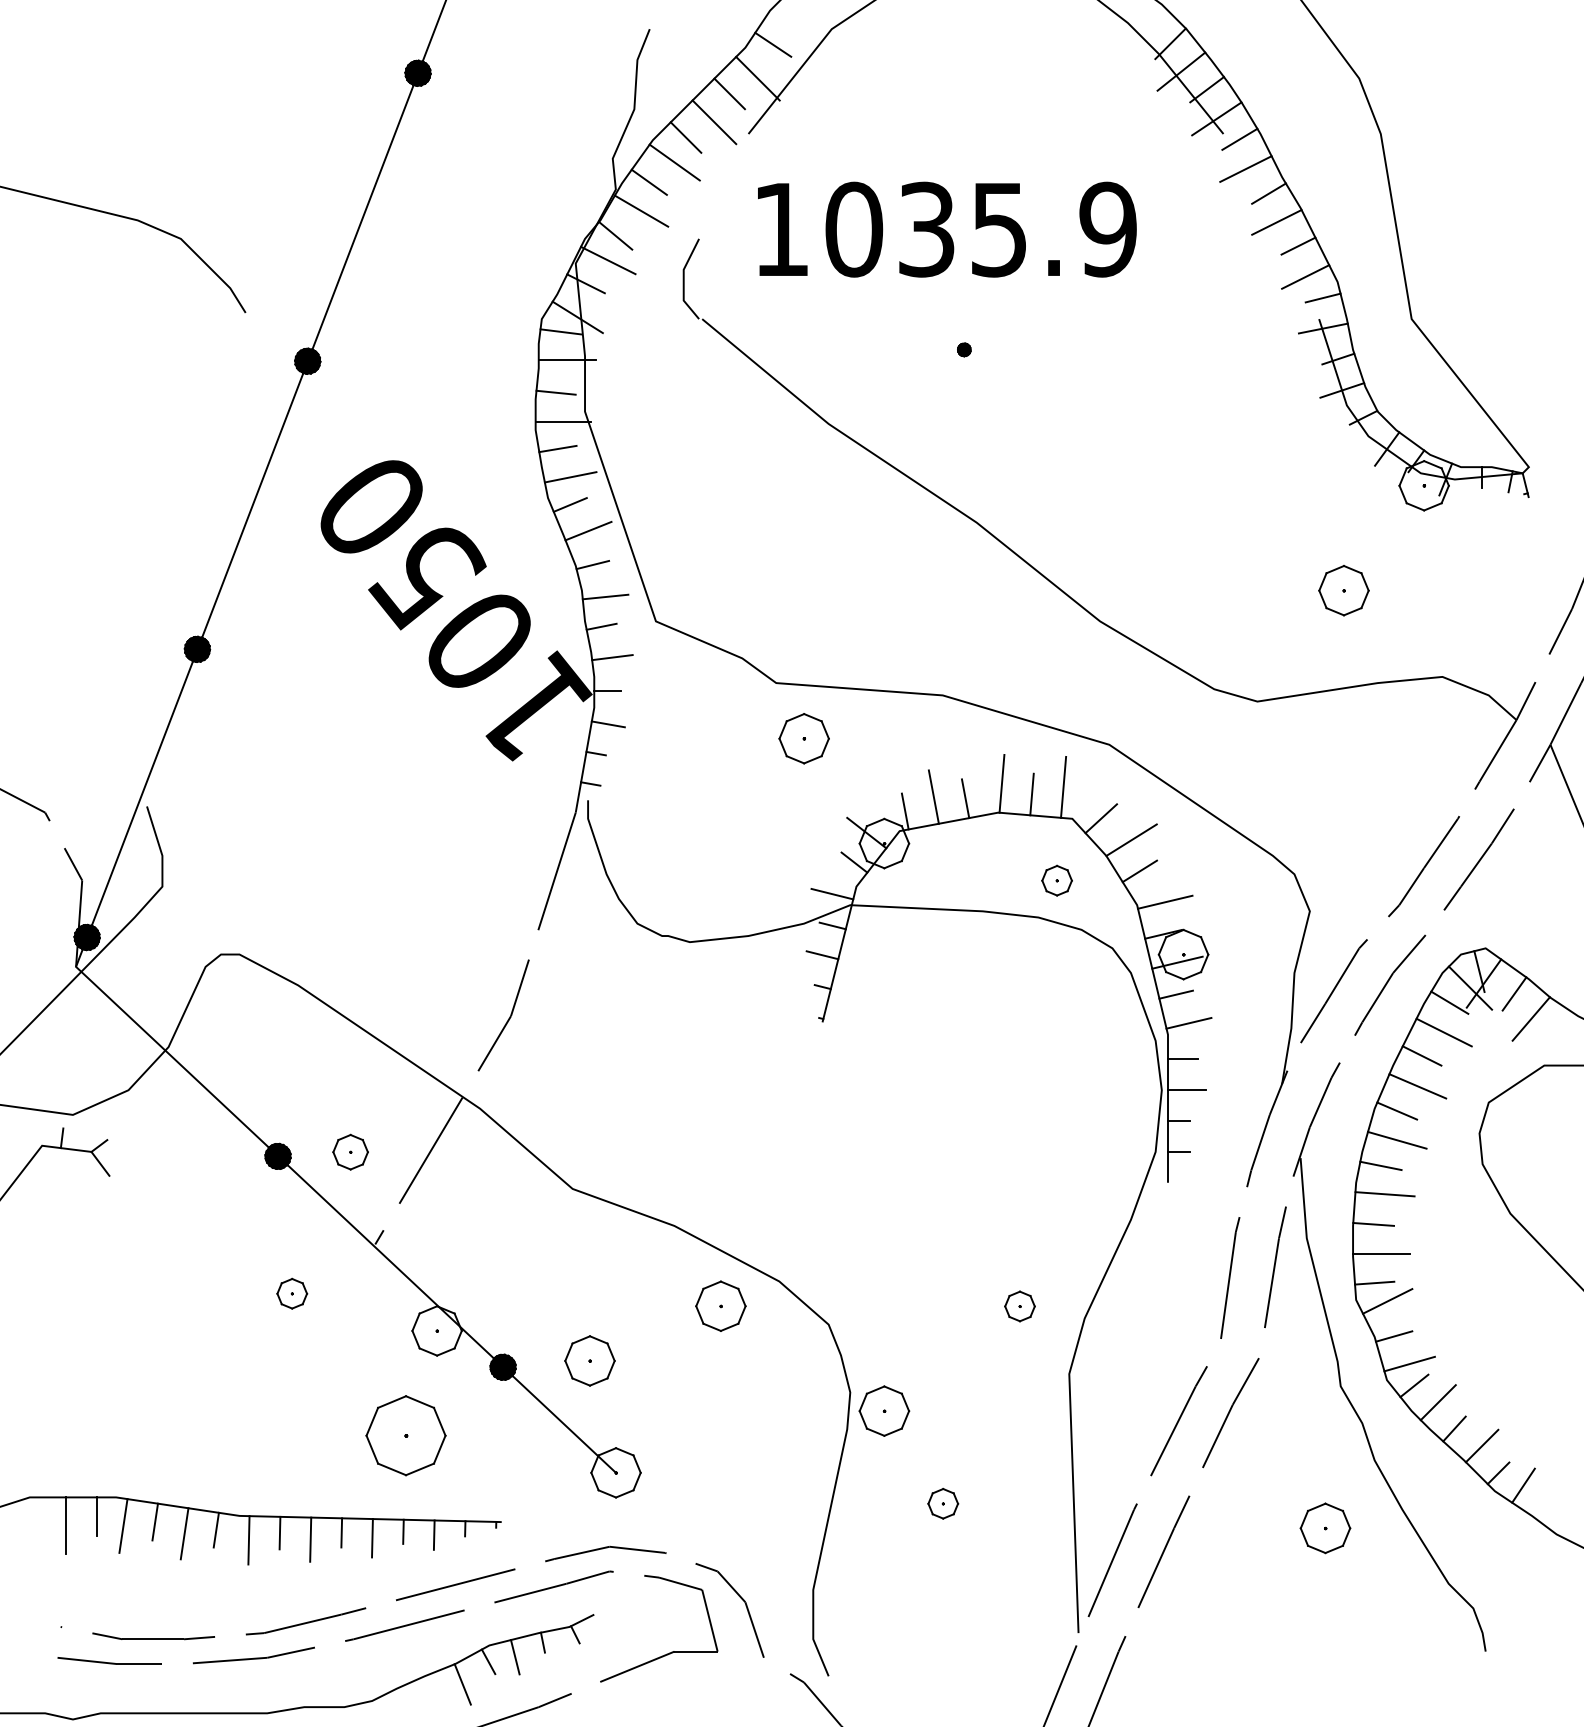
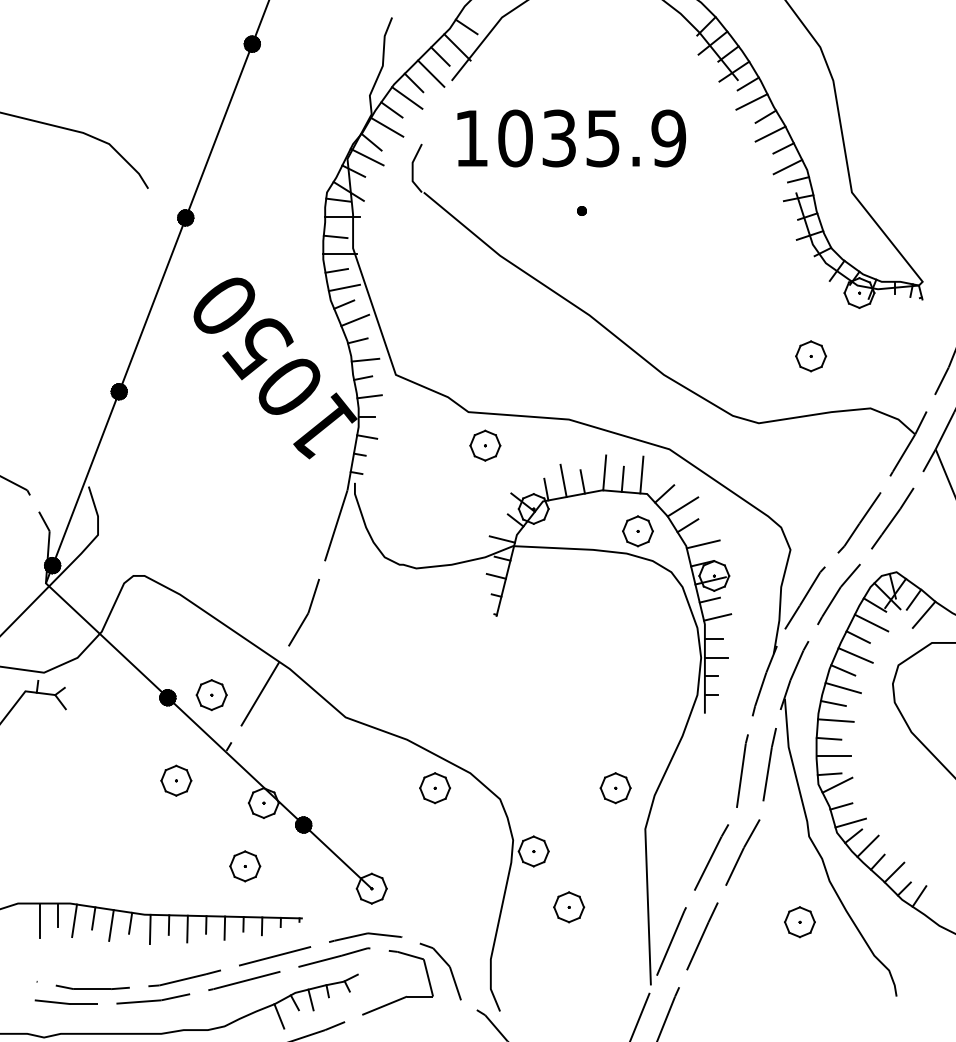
part: (1056, 880) -> (637, 531), size x1.67
part: (350, 1152) -> (211, 695), size x1.43
part: (292, 1293) -> (176, 780), size x1.67
part: (1019, 1306) -> (615, 788), size x1.67
part: (589, 1361) -> (355, 821), removed
part: (406, 1436) -> (245, 866), size x0.62
part: (943, 1503) -> (569, 907), size x1.67

